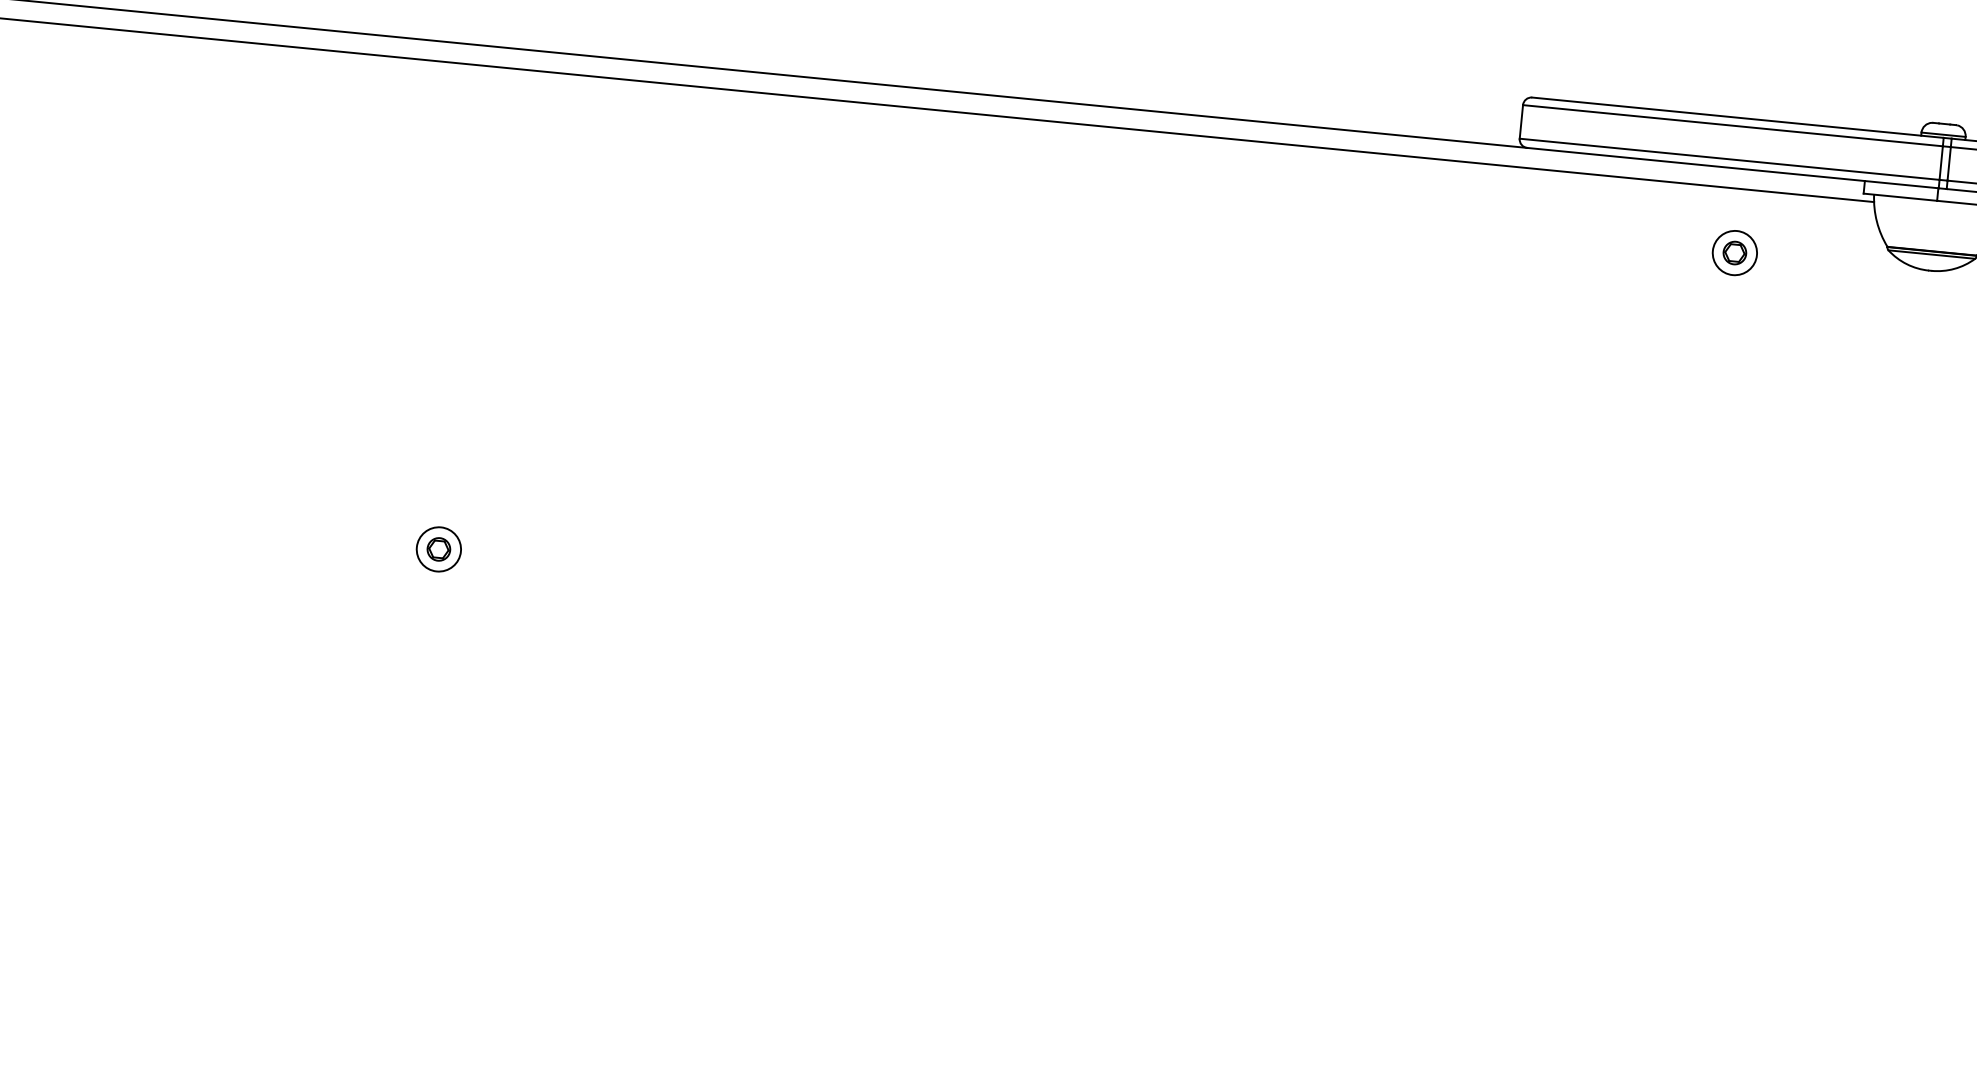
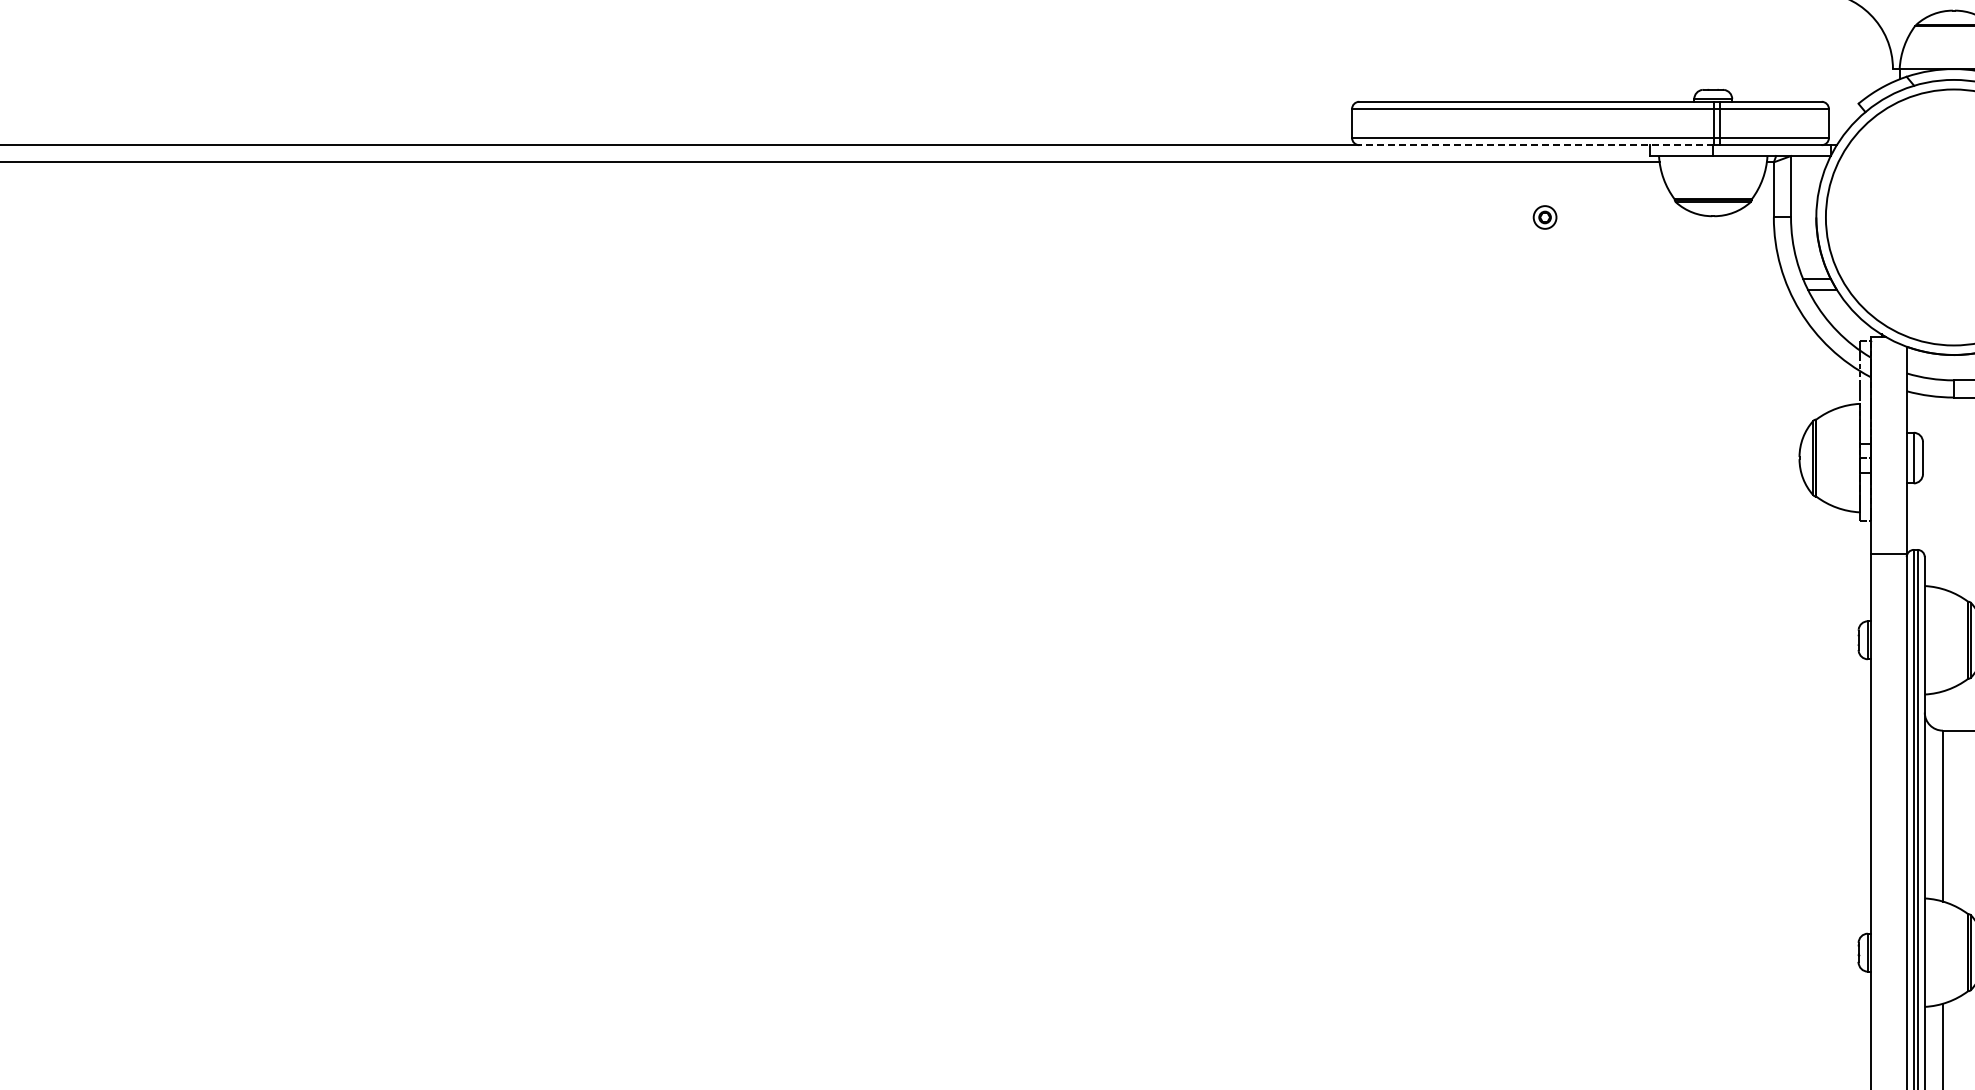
line: (1731, 168) -> (1535, 145), solid -> dashed
part: (1734, 253) -> (1544, 217), size x0.6
part: (438, 549) -> (464, 578), removed

